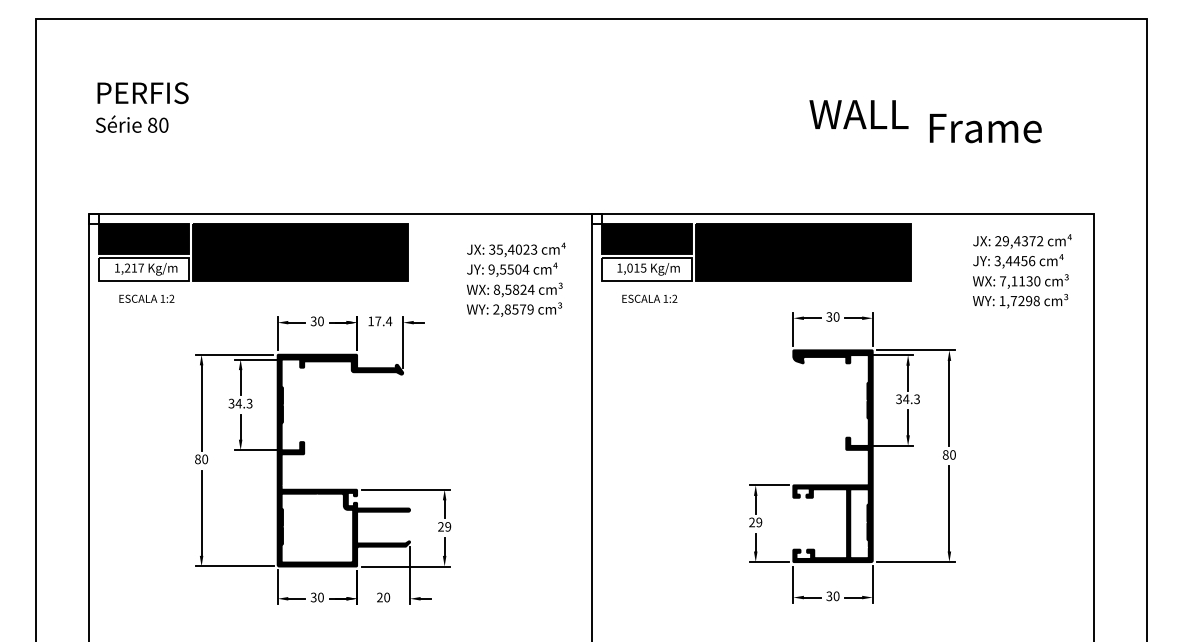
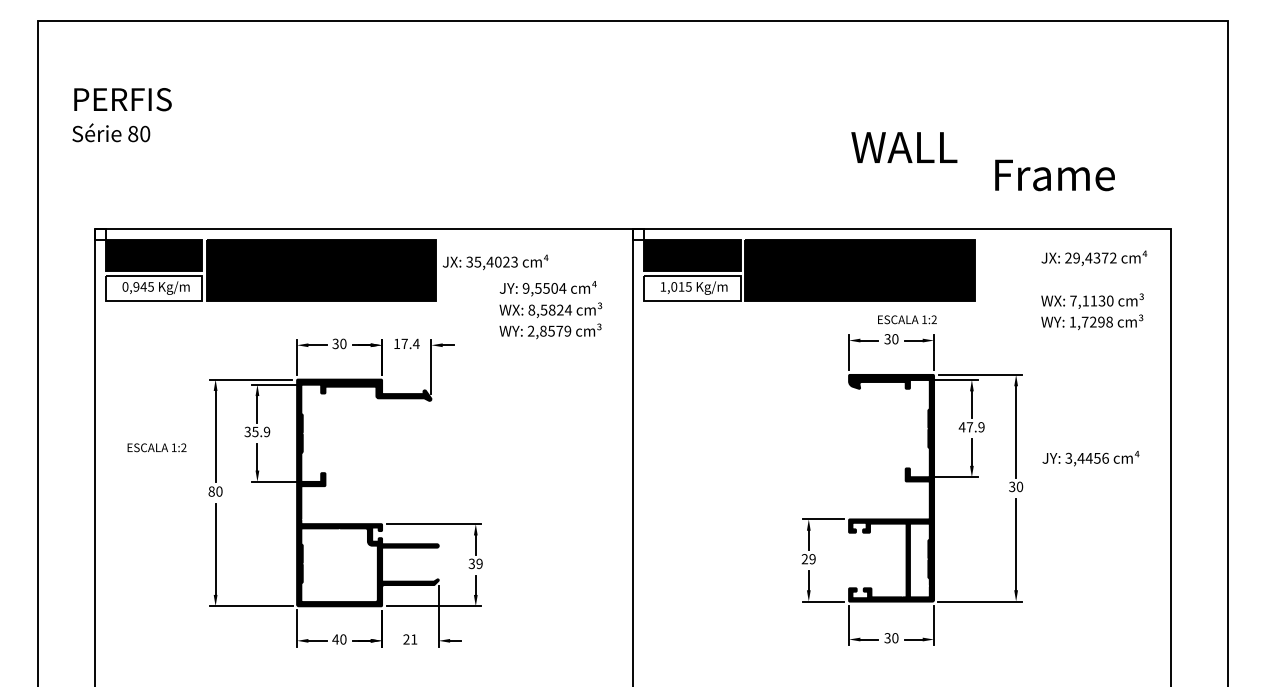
text: (141, 108) -> (121, 115), moved
text: (859, 114) -> (904, 147), moved
text: (985, 128) -> (1054, 175), moved
text: (516, 250) -> (495, 262), moved
text: (1017, 261) -> (1090, 458), moved
text: (128, 267) -> (137, 286), 1,217 -> 0,945
text: (146, 298) -> (156, 447), moved
text: (649, 298) -> (907, 319), moved
text: (907, 399) -> (971, 427), 34.3 -> 47.9
text: (244, 403) -> (261, 431), 34.3 -> 35.9
text: (946, 454) -> (1012, 486), 80 -> 30
text: (440, 527) -> (471, 564), 29 -> 39
text: (313, 597) -> (335, 639), 30 -> 40
text: (387, 597) -> (414, 639), 20 -> 21

